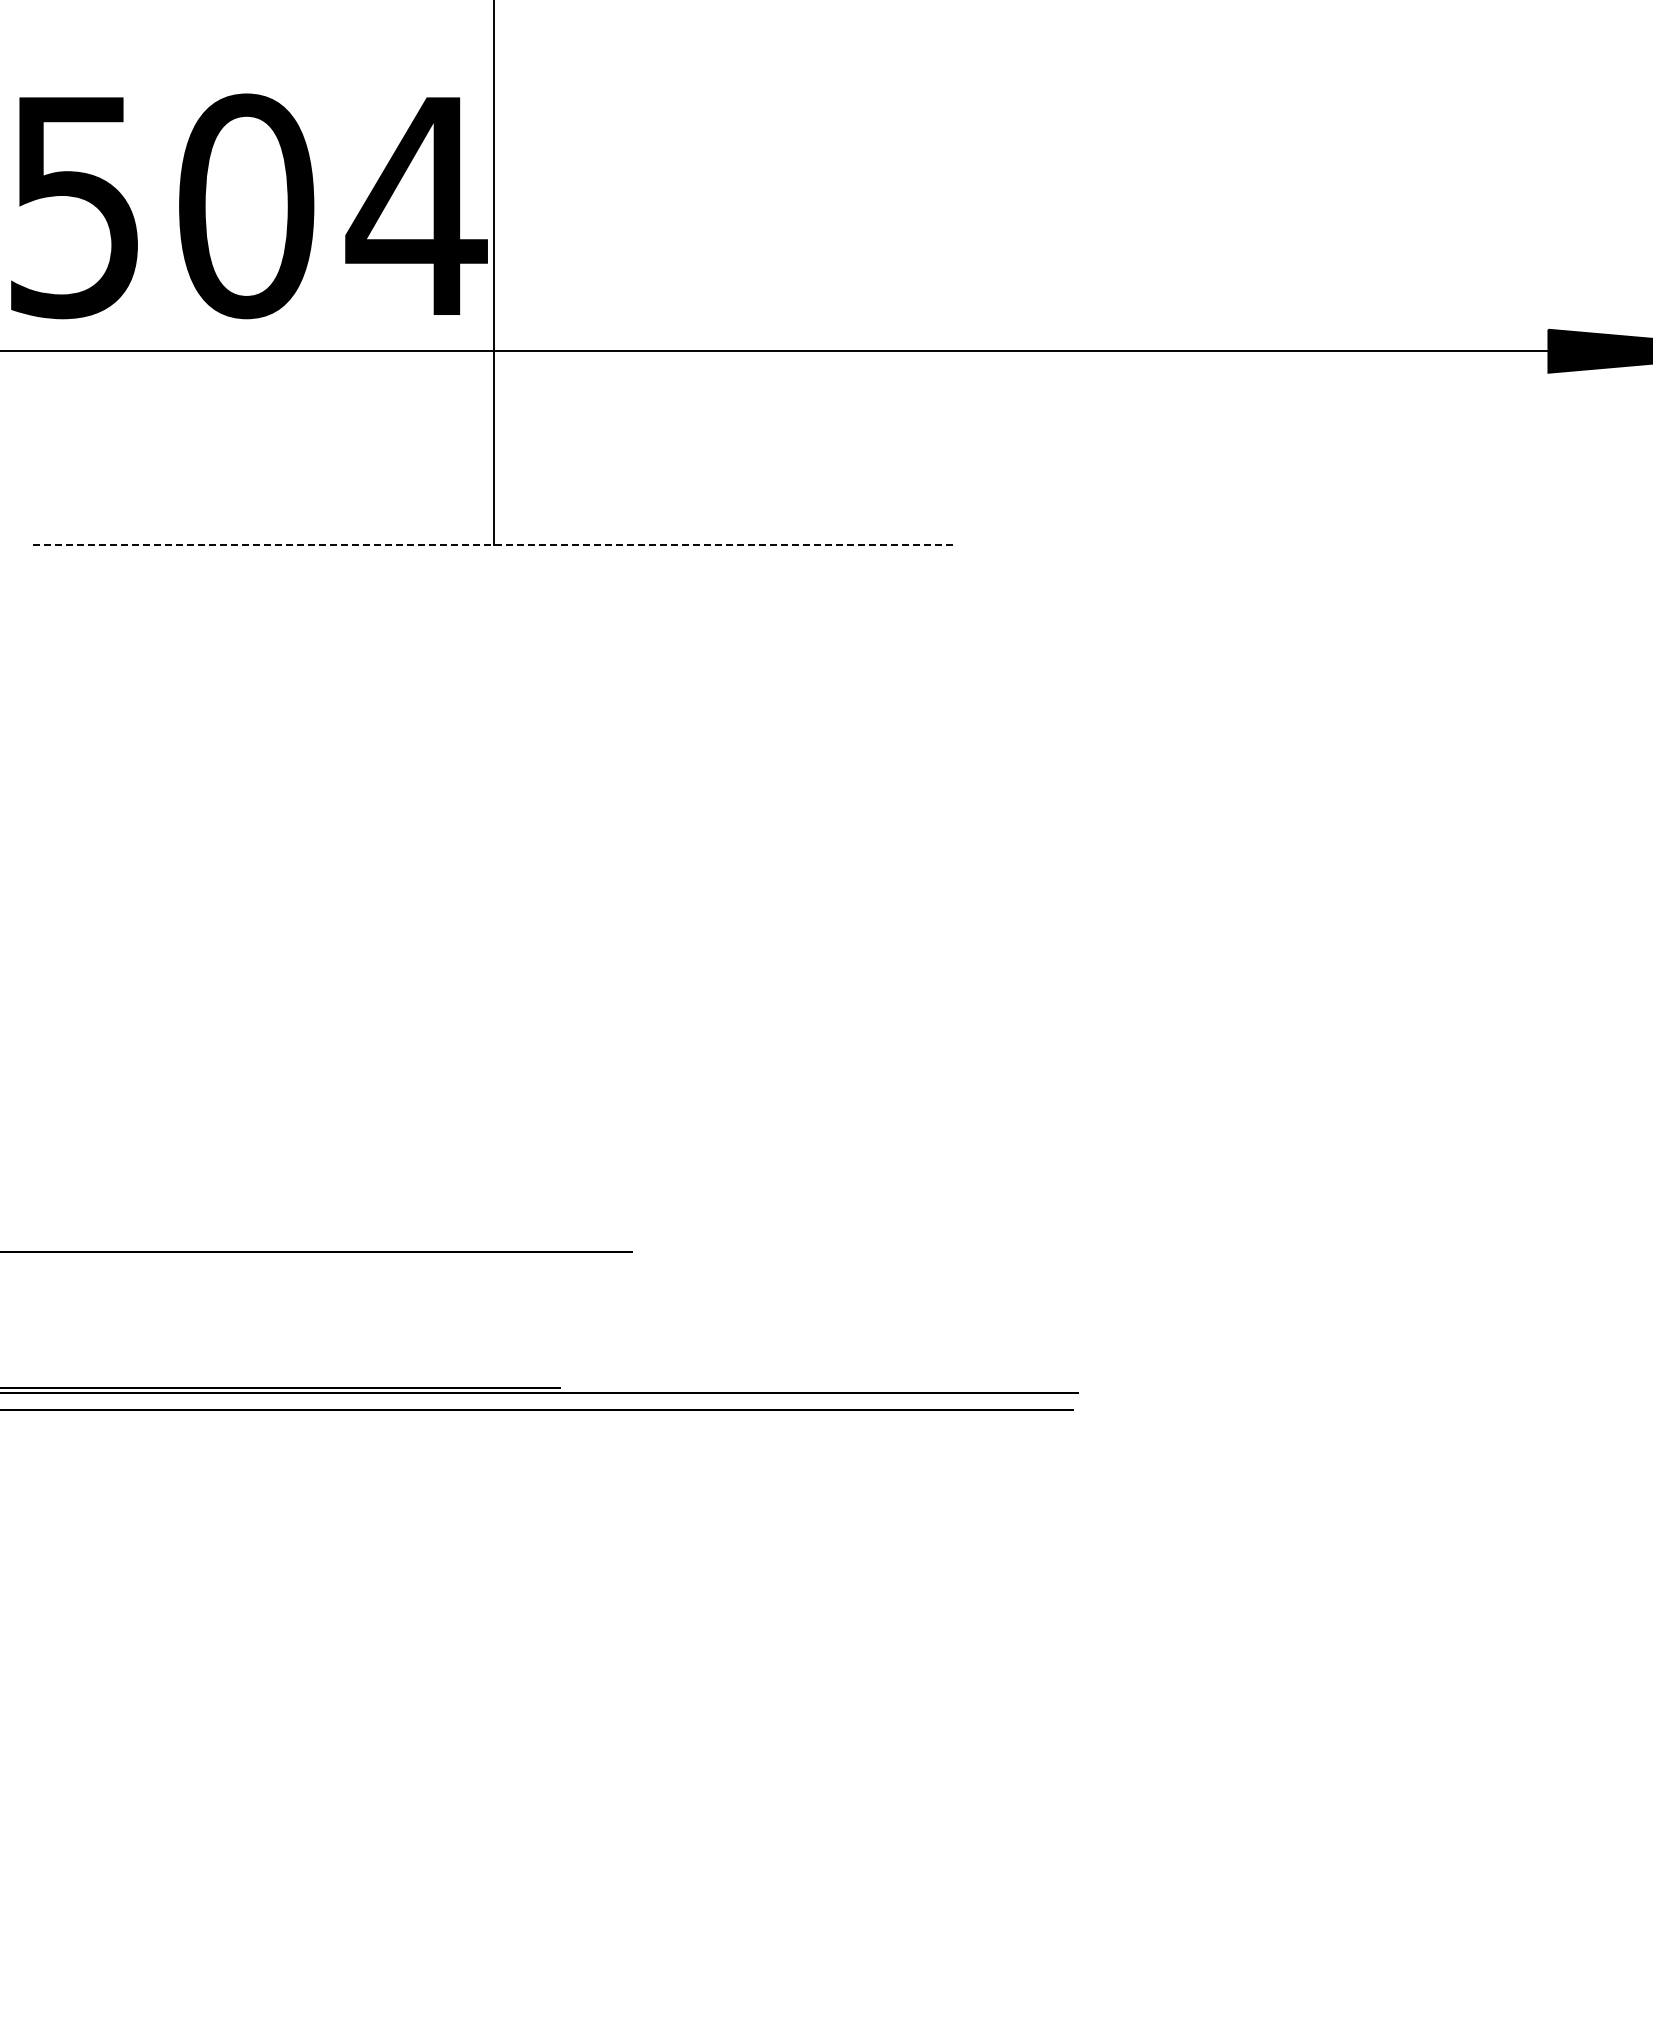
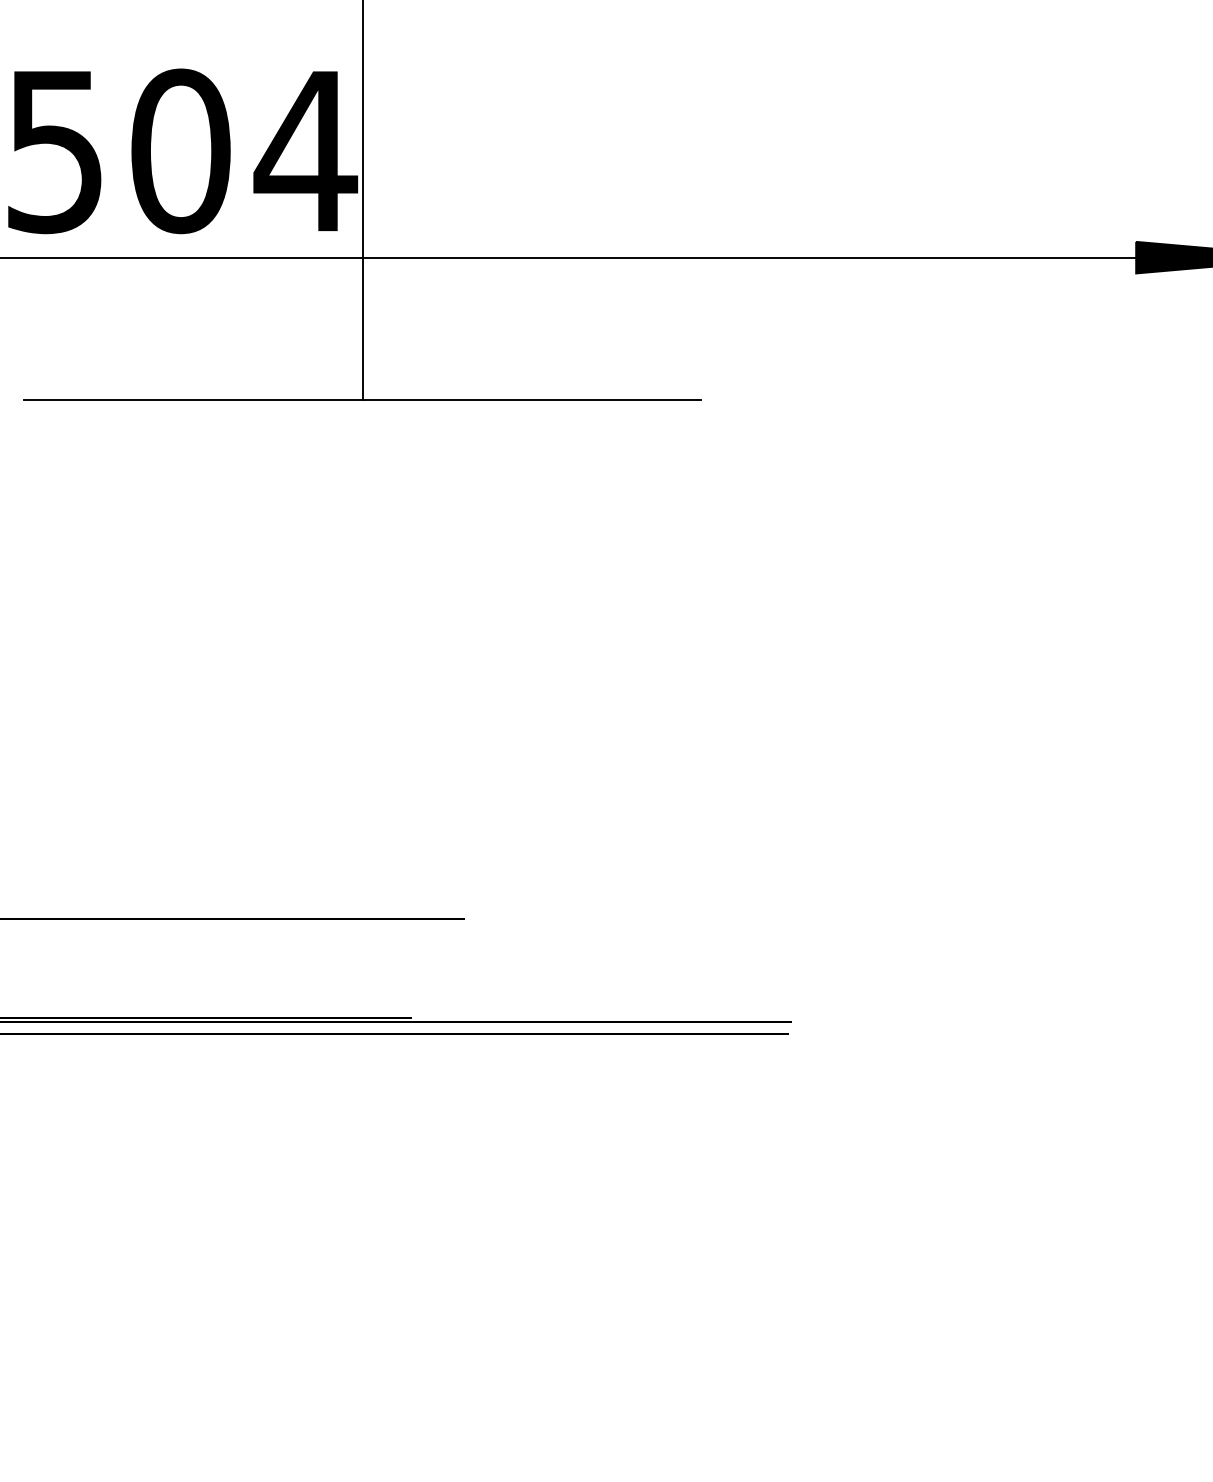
line: (494, 545) -> (362, 400), dashed -> solid

